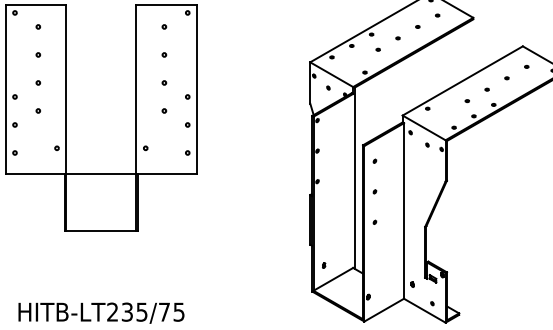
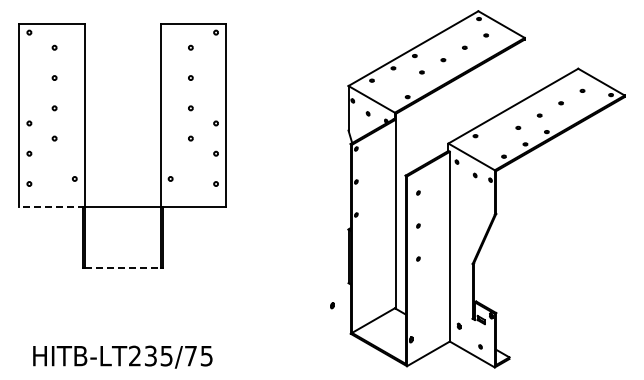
line: (36, 174) -> (52, 207), solid -> dashed
line: (101, 230) -> (122, 267), solid -> dashed
part: (324, 265) -> (332, 305), moved

